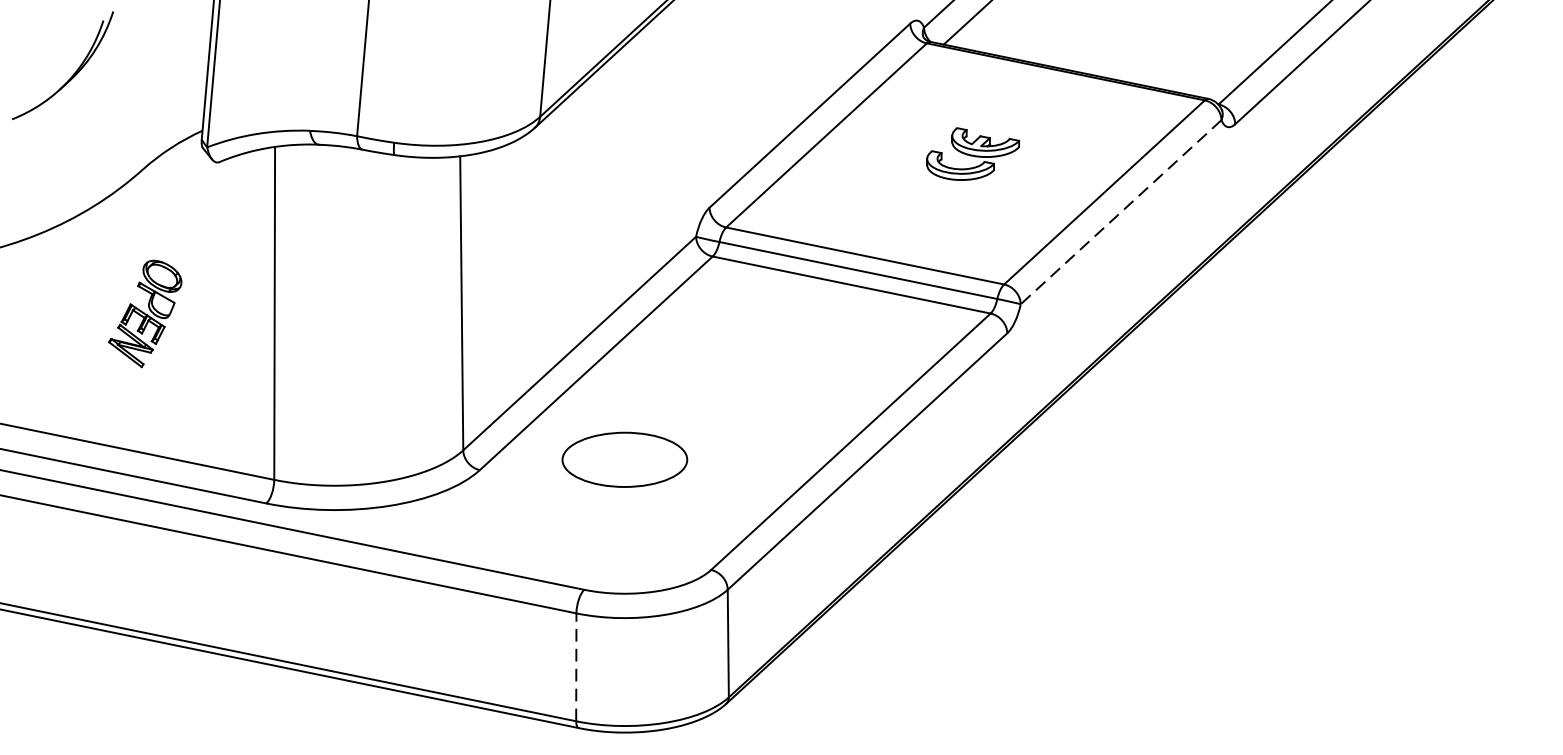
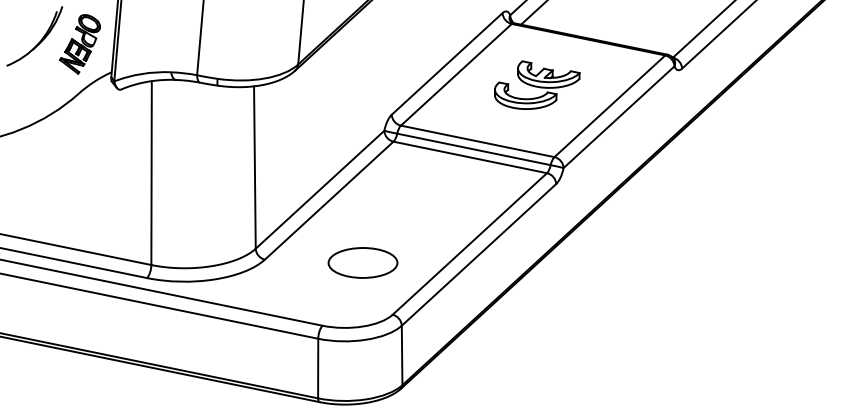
part: (973, 152) -> (537, 84), size x1.67
line: (1120, 212) -> (618, 117), dashed -> solid
part: (144, 314) -> (79, 44), moved
part: (623, 458) -> (362, 262), moved
line: (576, 667) -> (318, 368), dashed -> solid

